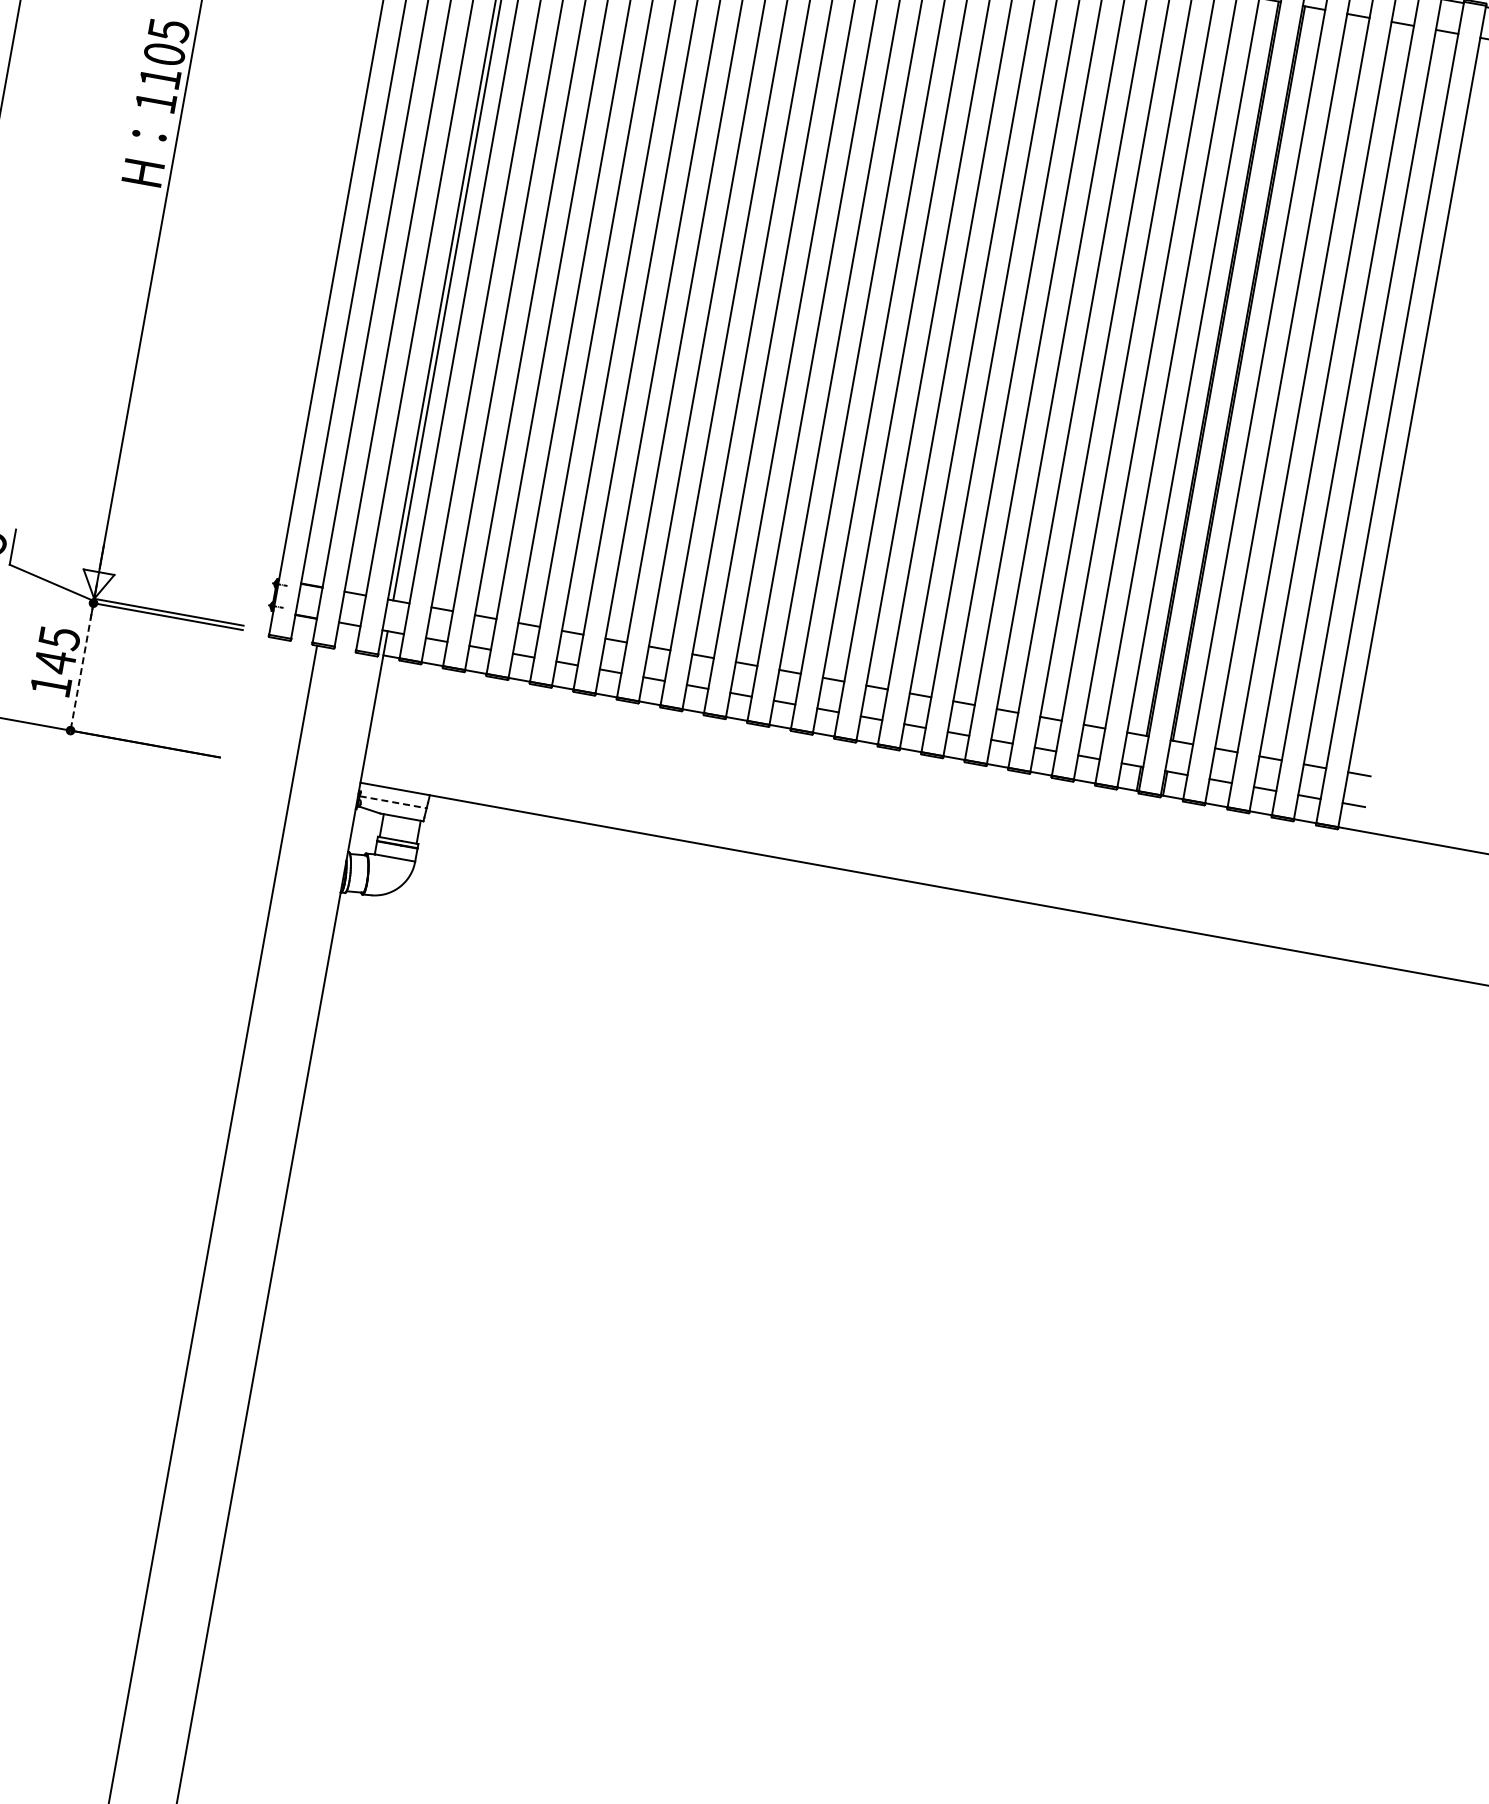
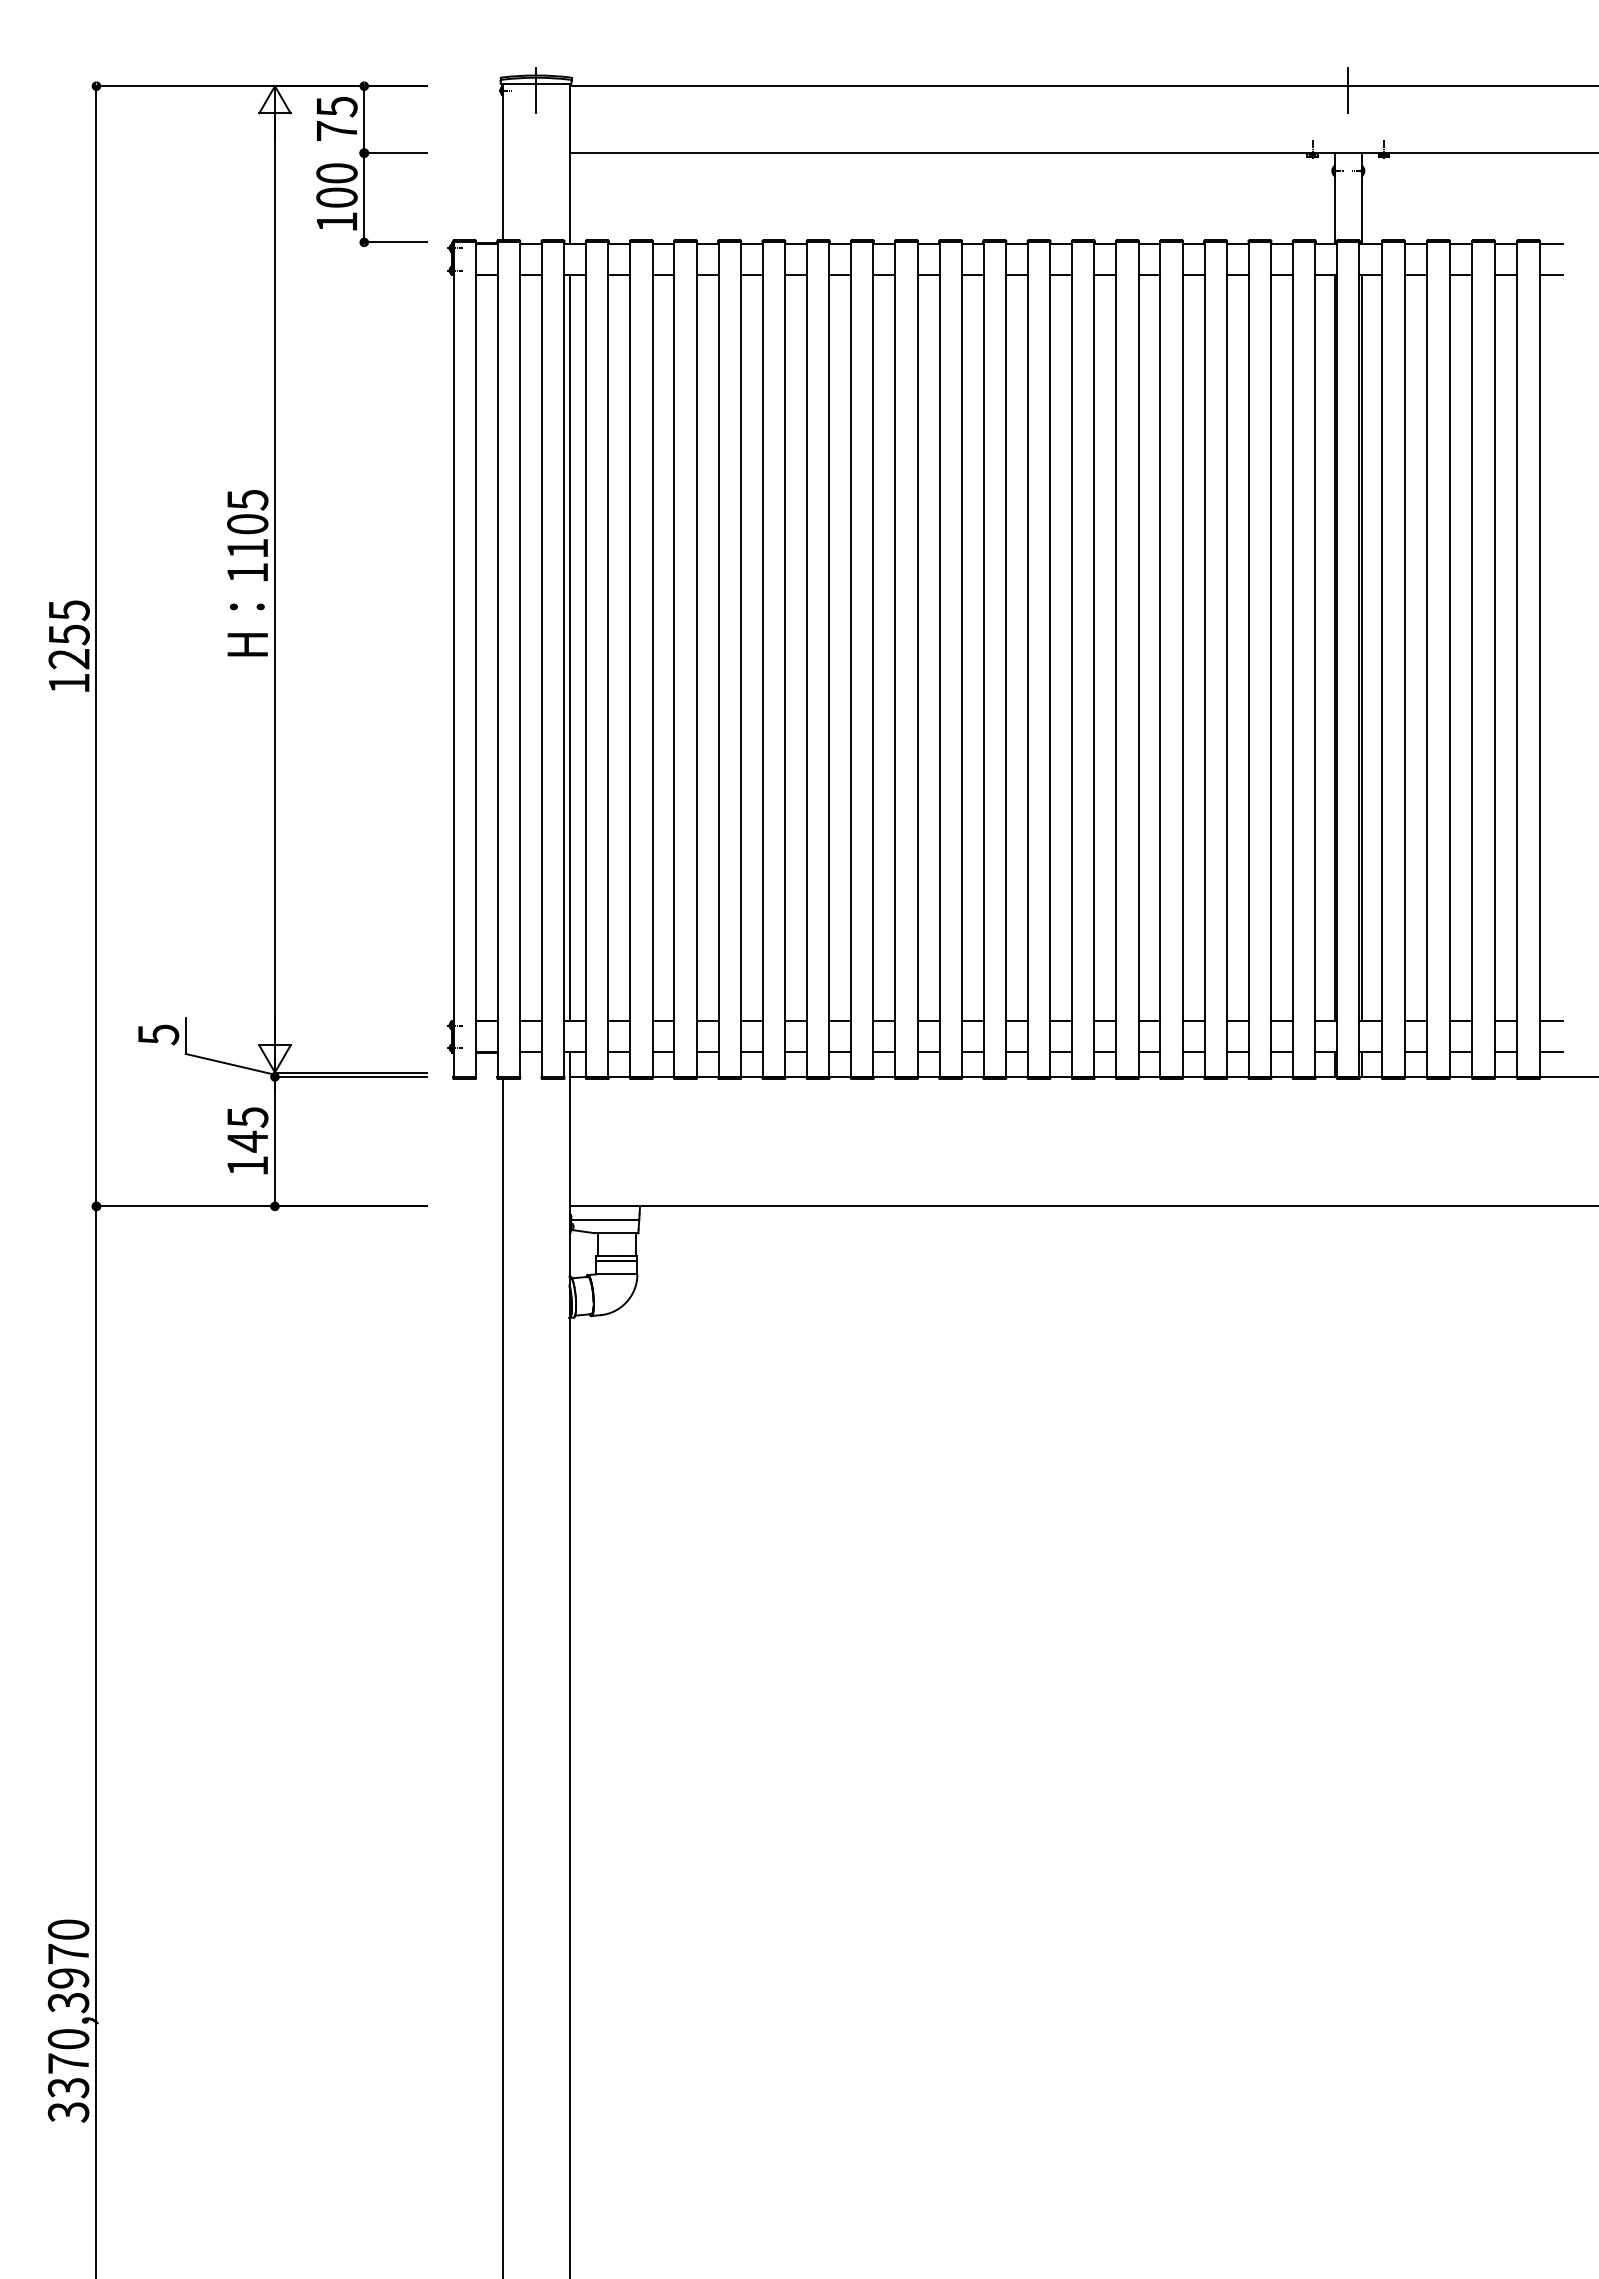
line: (81, 666) -> (274, 1141), dashed -> solid
line: (393, 802) -> (605, 1219), dashed -> solid

